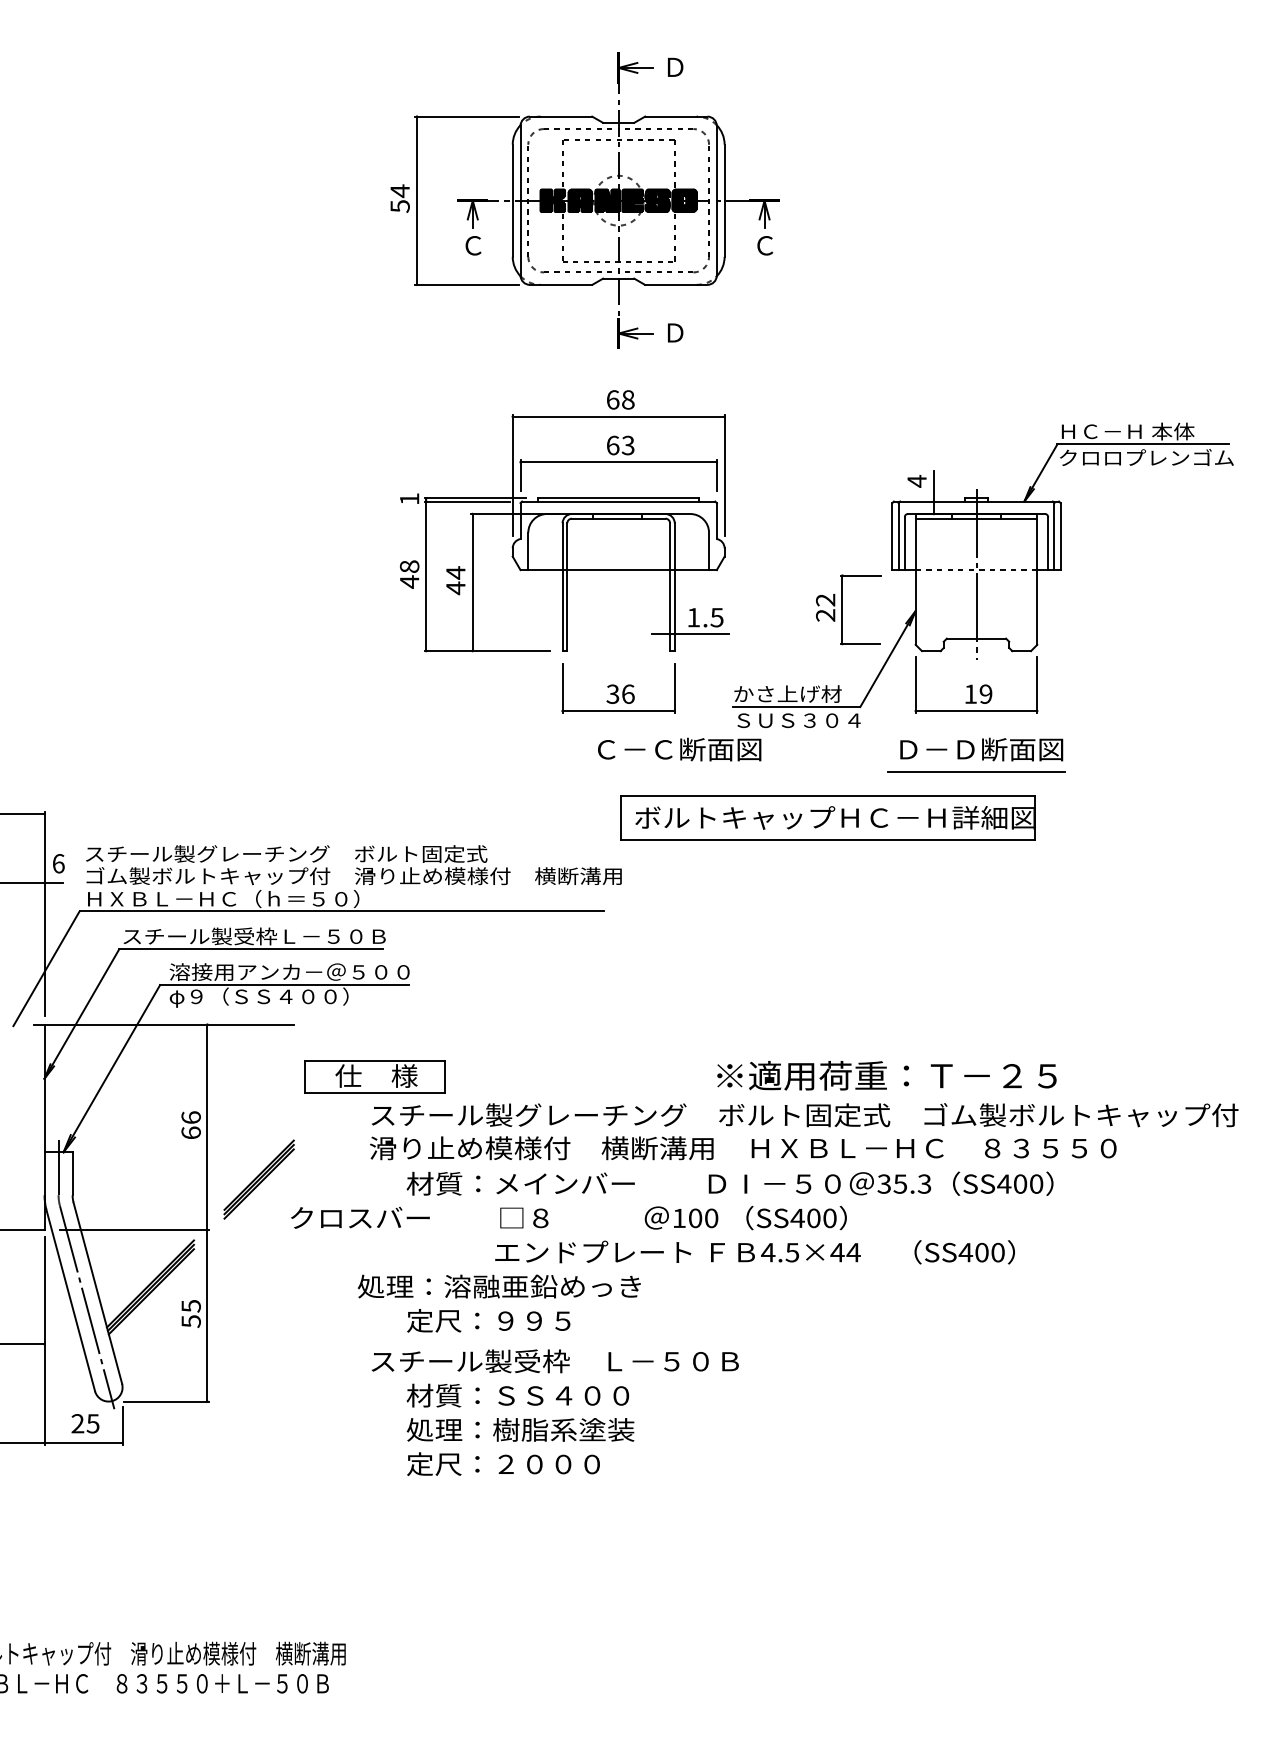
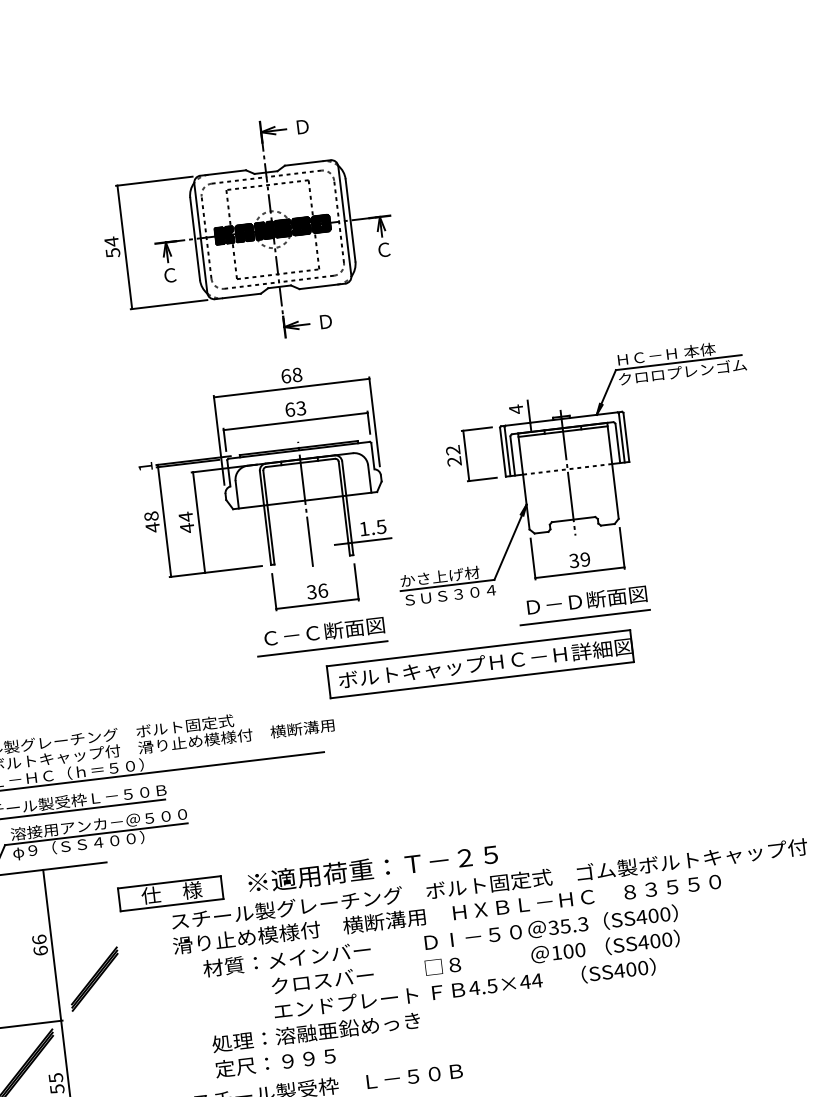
line: (618, 574) -> (305, 503), added
part: (848, 609) -> (470, 455), moved
text: (970, 693) -> (573, 560), 19 -> 39
text: (679, 749) -> (324, 631), moved
line: (618, 772) -> (322, 649), added
text: (886, 1075) -> (372, 868), moved
text: (568, 1218) -> (475, 962), moved
text: (498, 1286) -> (315, 1032), moved

